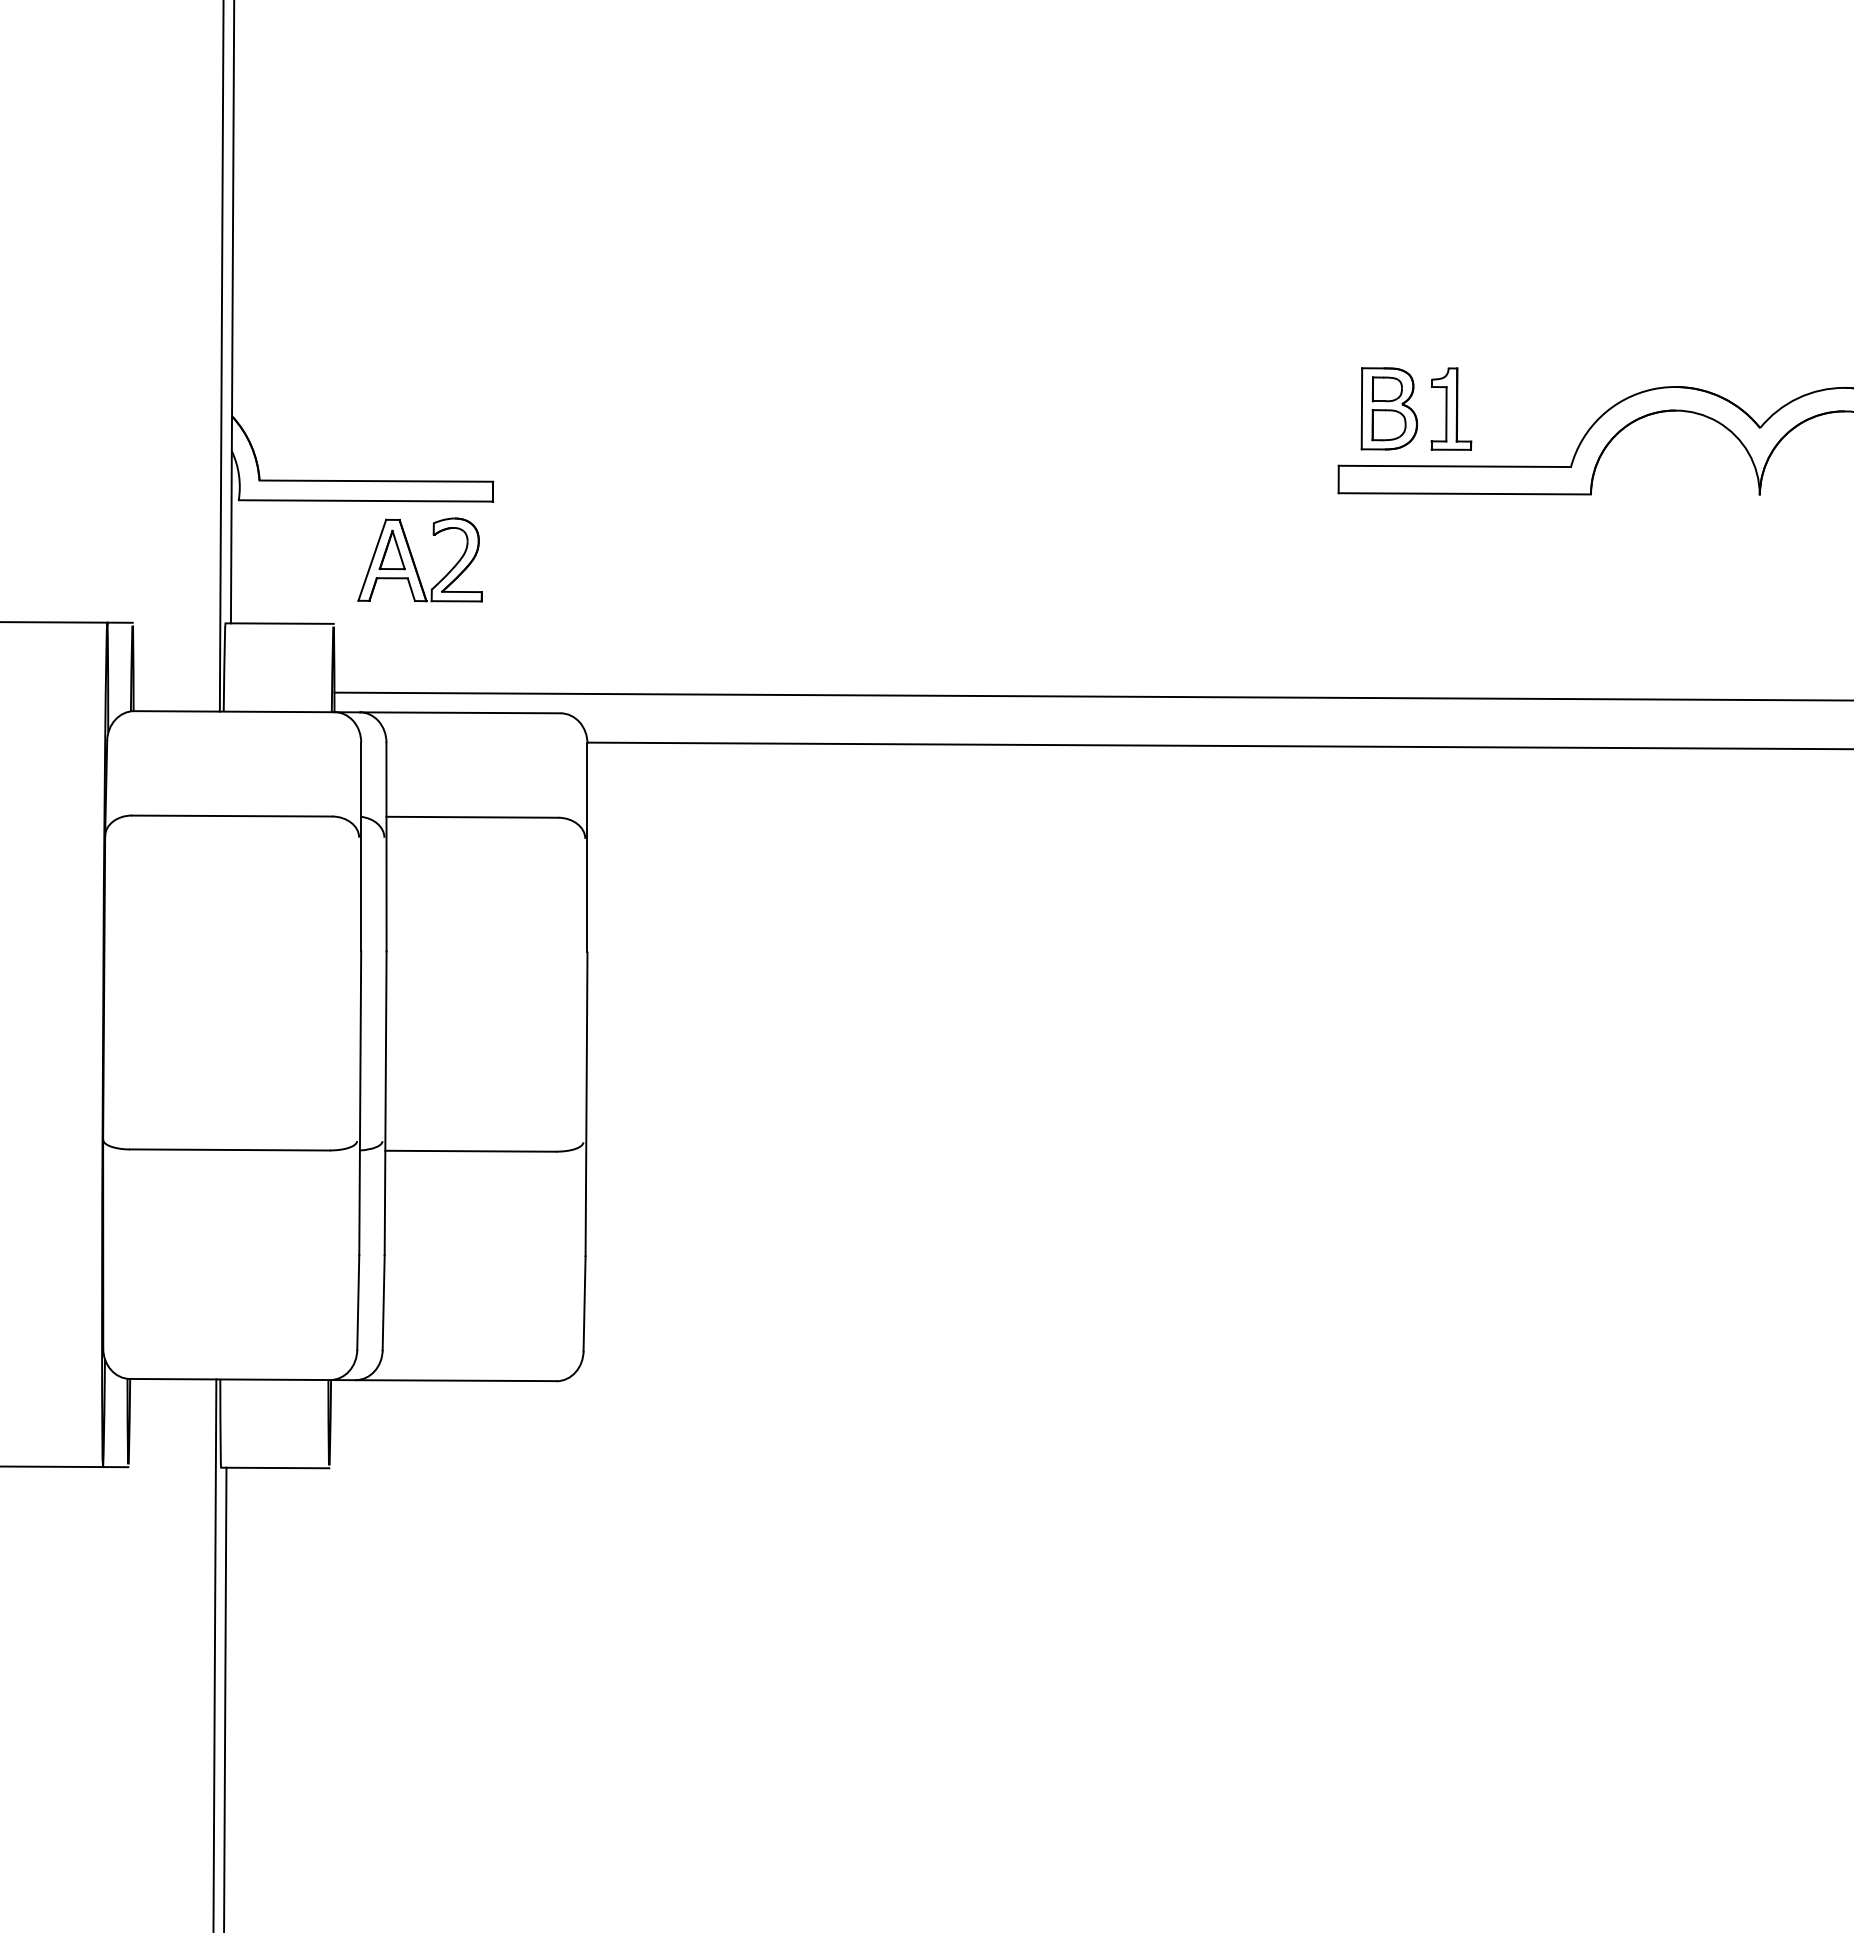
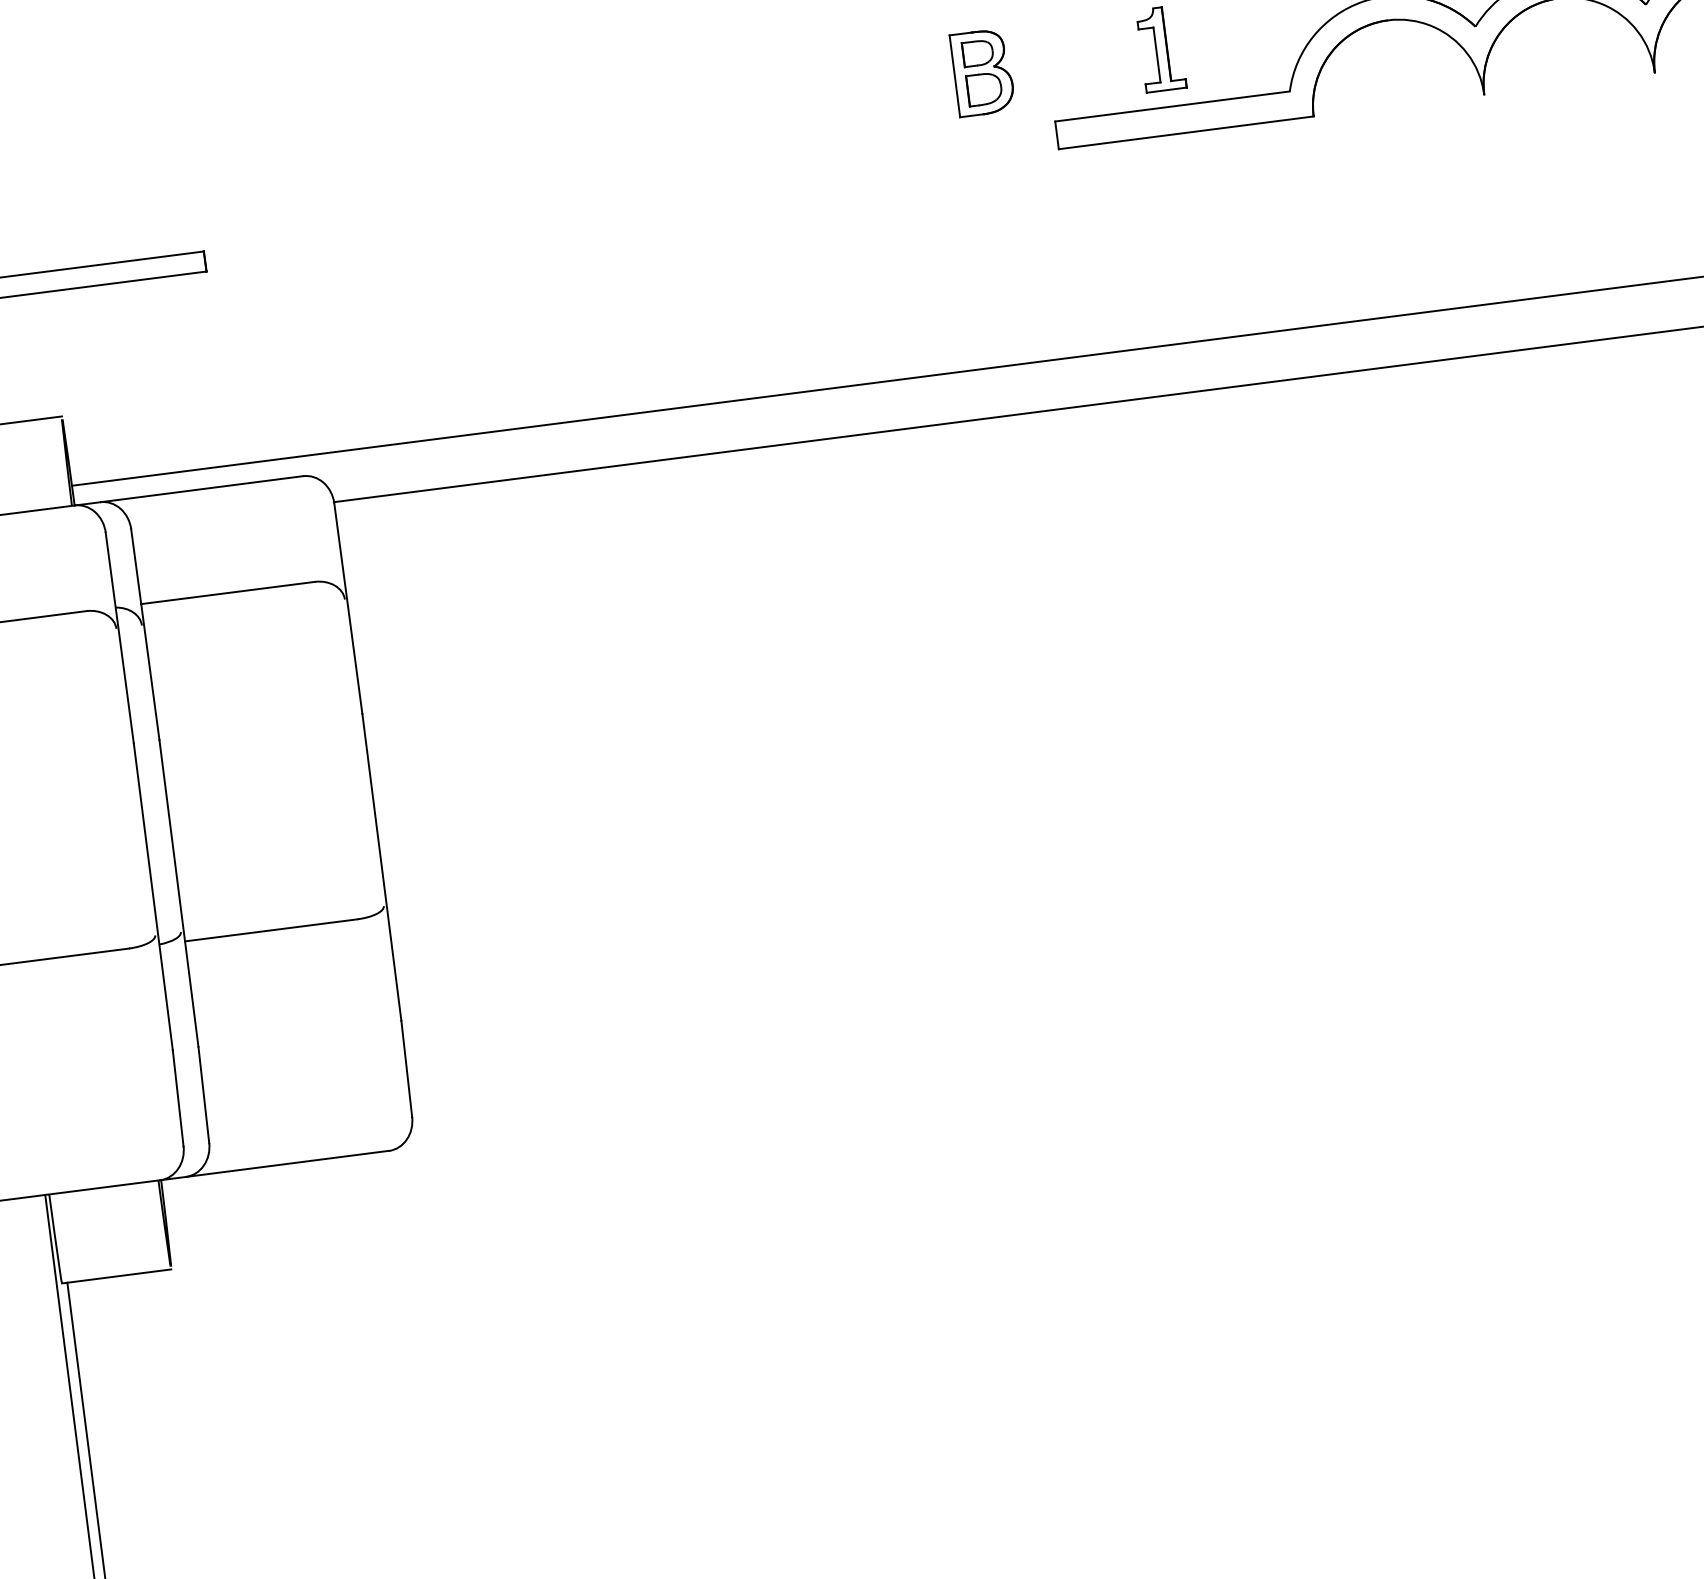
part: (1388, 408) -> (981, 72), moved
part: (419, 559) -> (139, 339), removed

